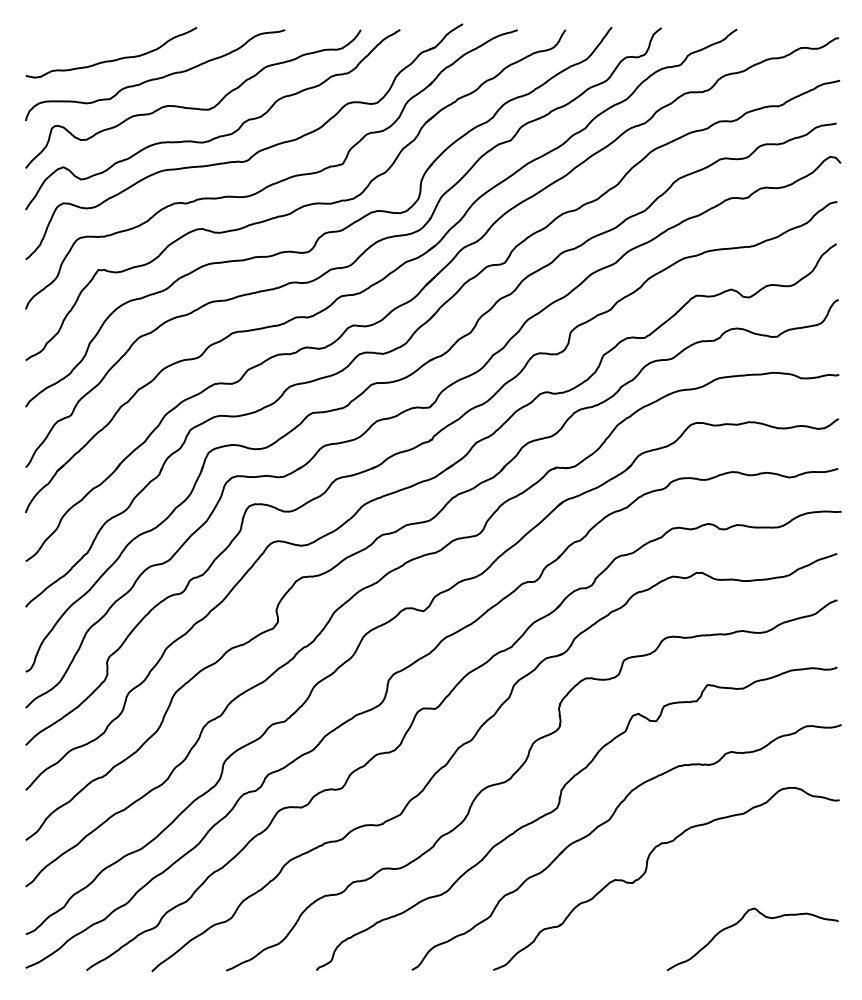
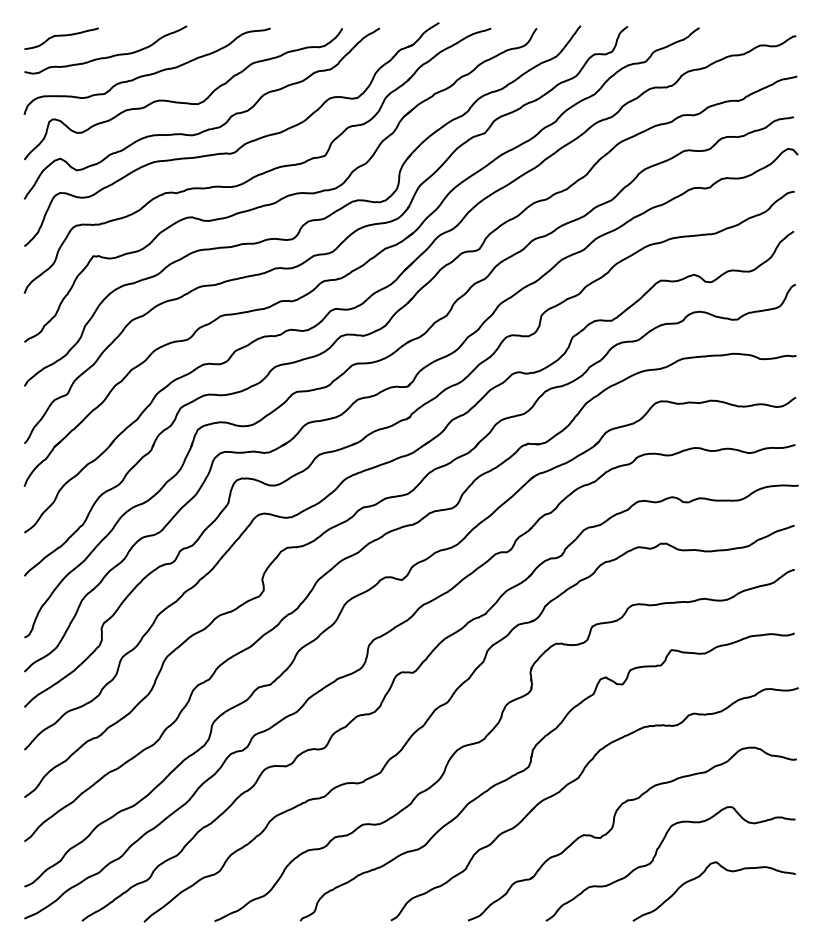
curve: (64, 38) -> (61, 36), added
curve: (691, 901) -> (656, 855), added

